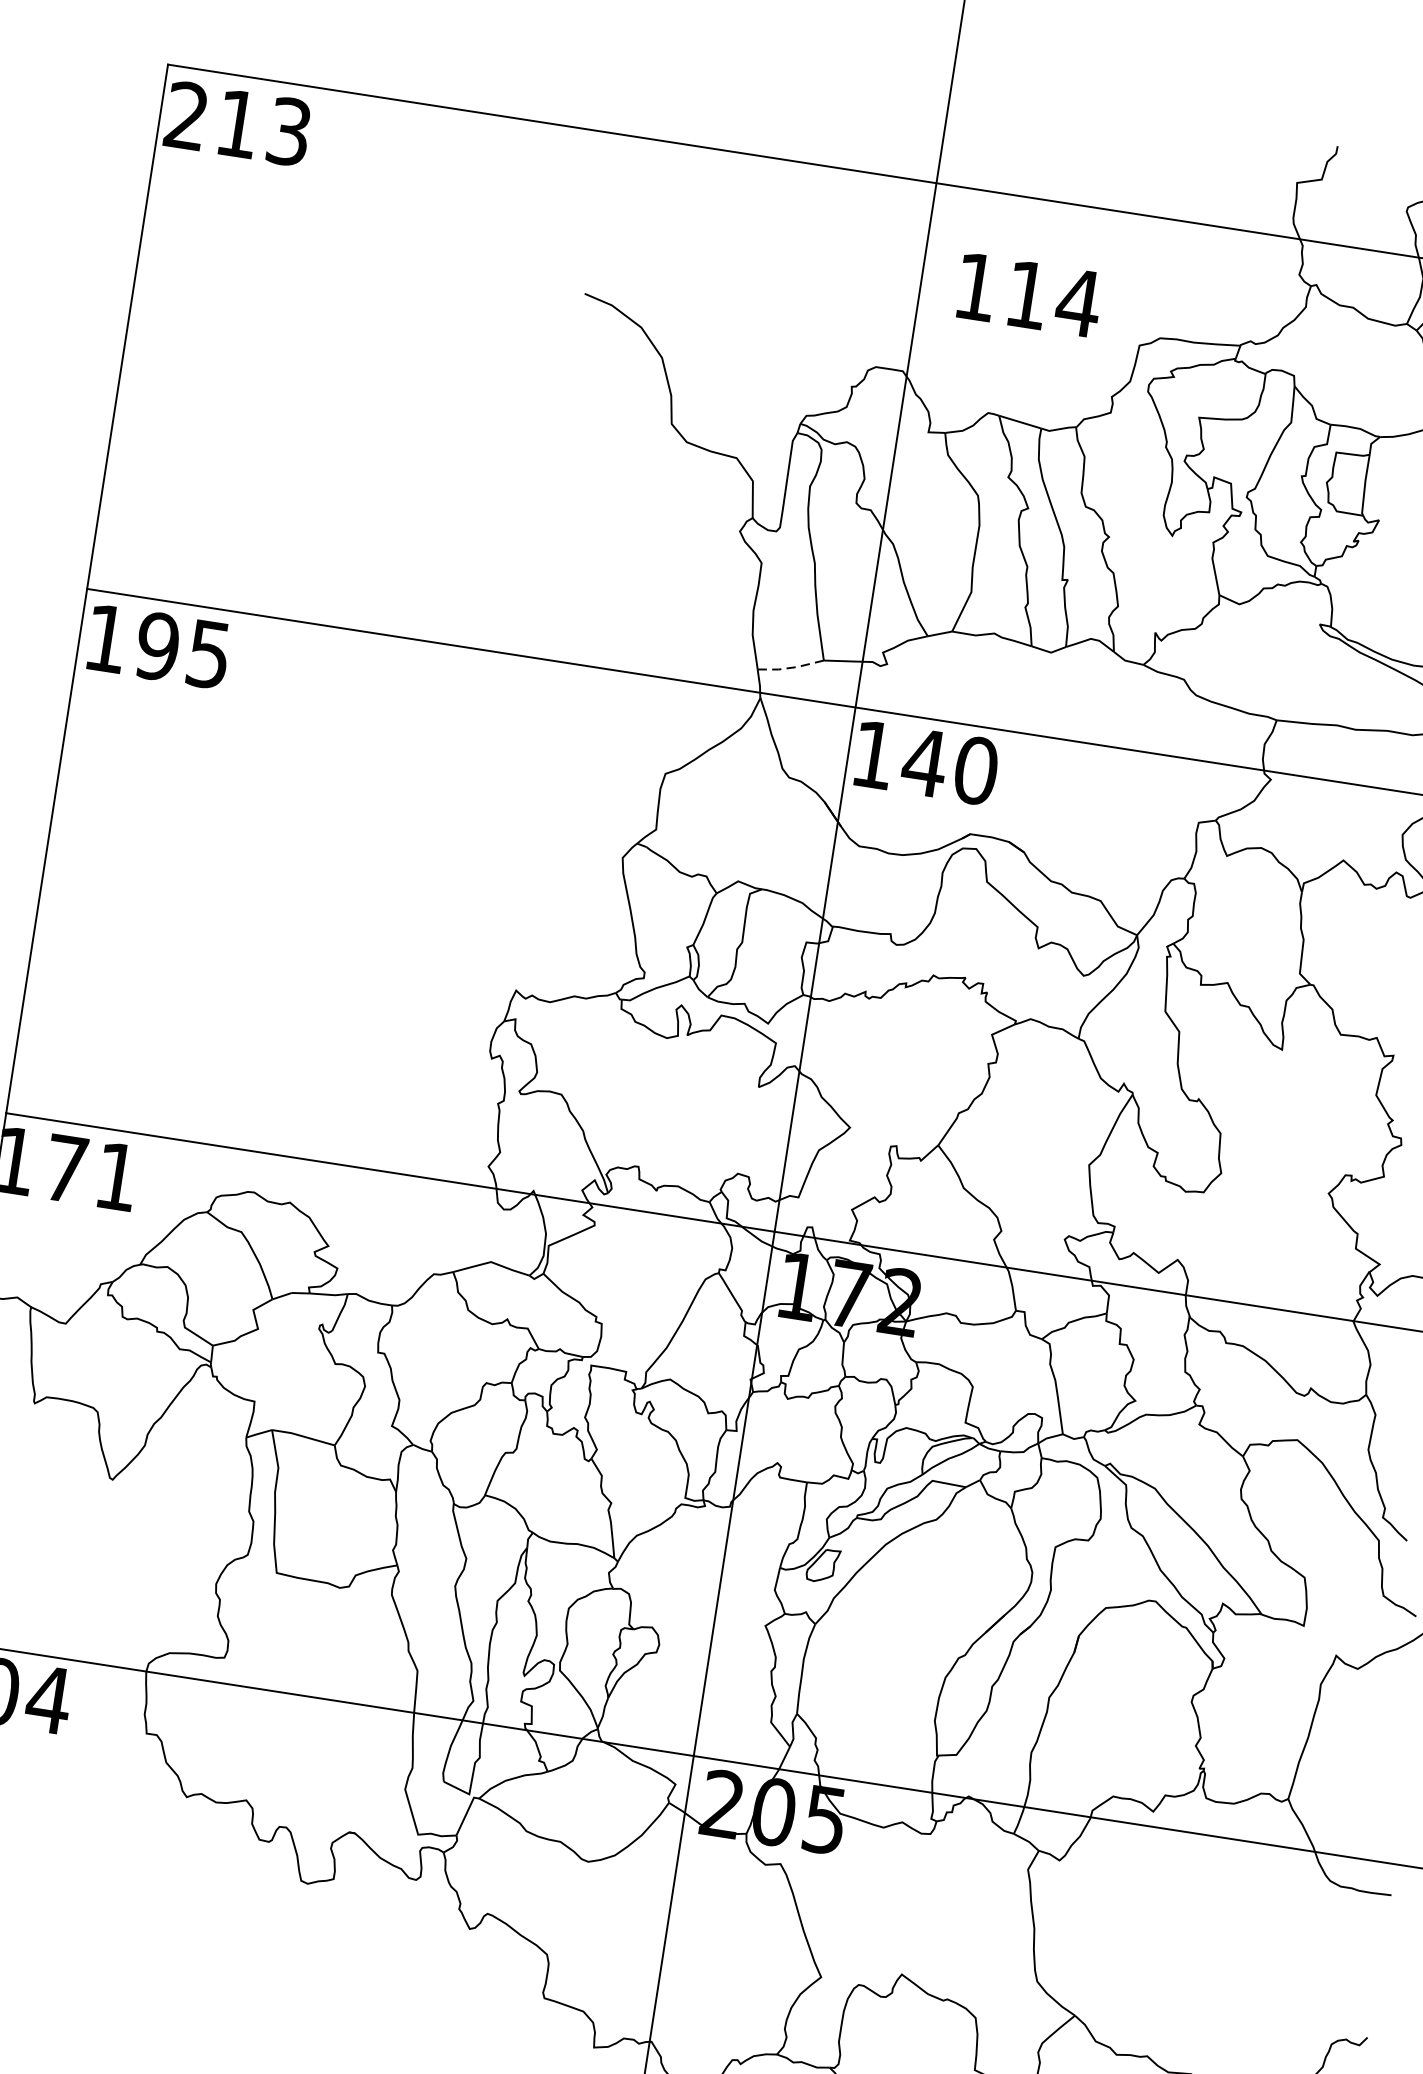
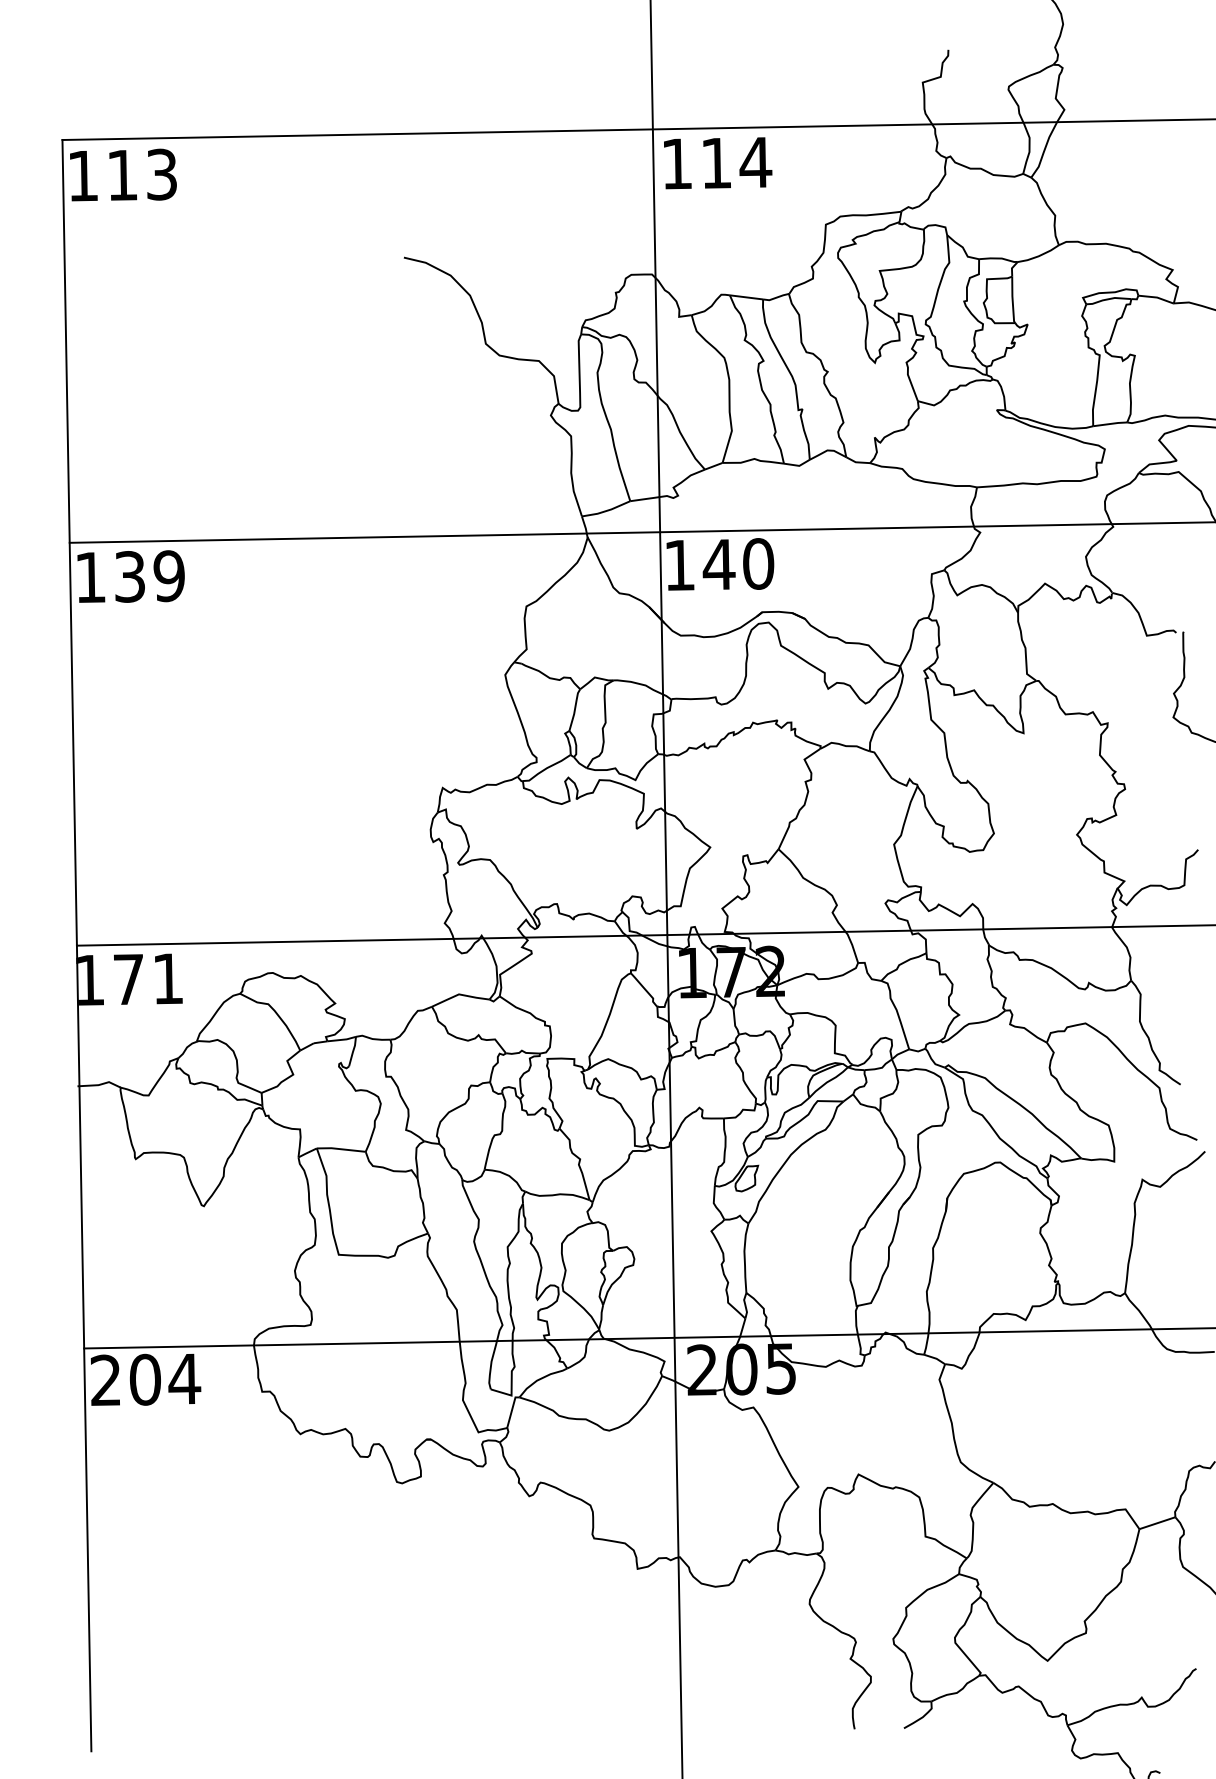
text: (186, 115) -> (82, 175), 213 -> 113
text: (1030, 295) -> (718, 163), moved
text: (183, 650) -> (149, 576), 195 -> 139
line: (790, 667) -> (606, 510), dashed -> solid

